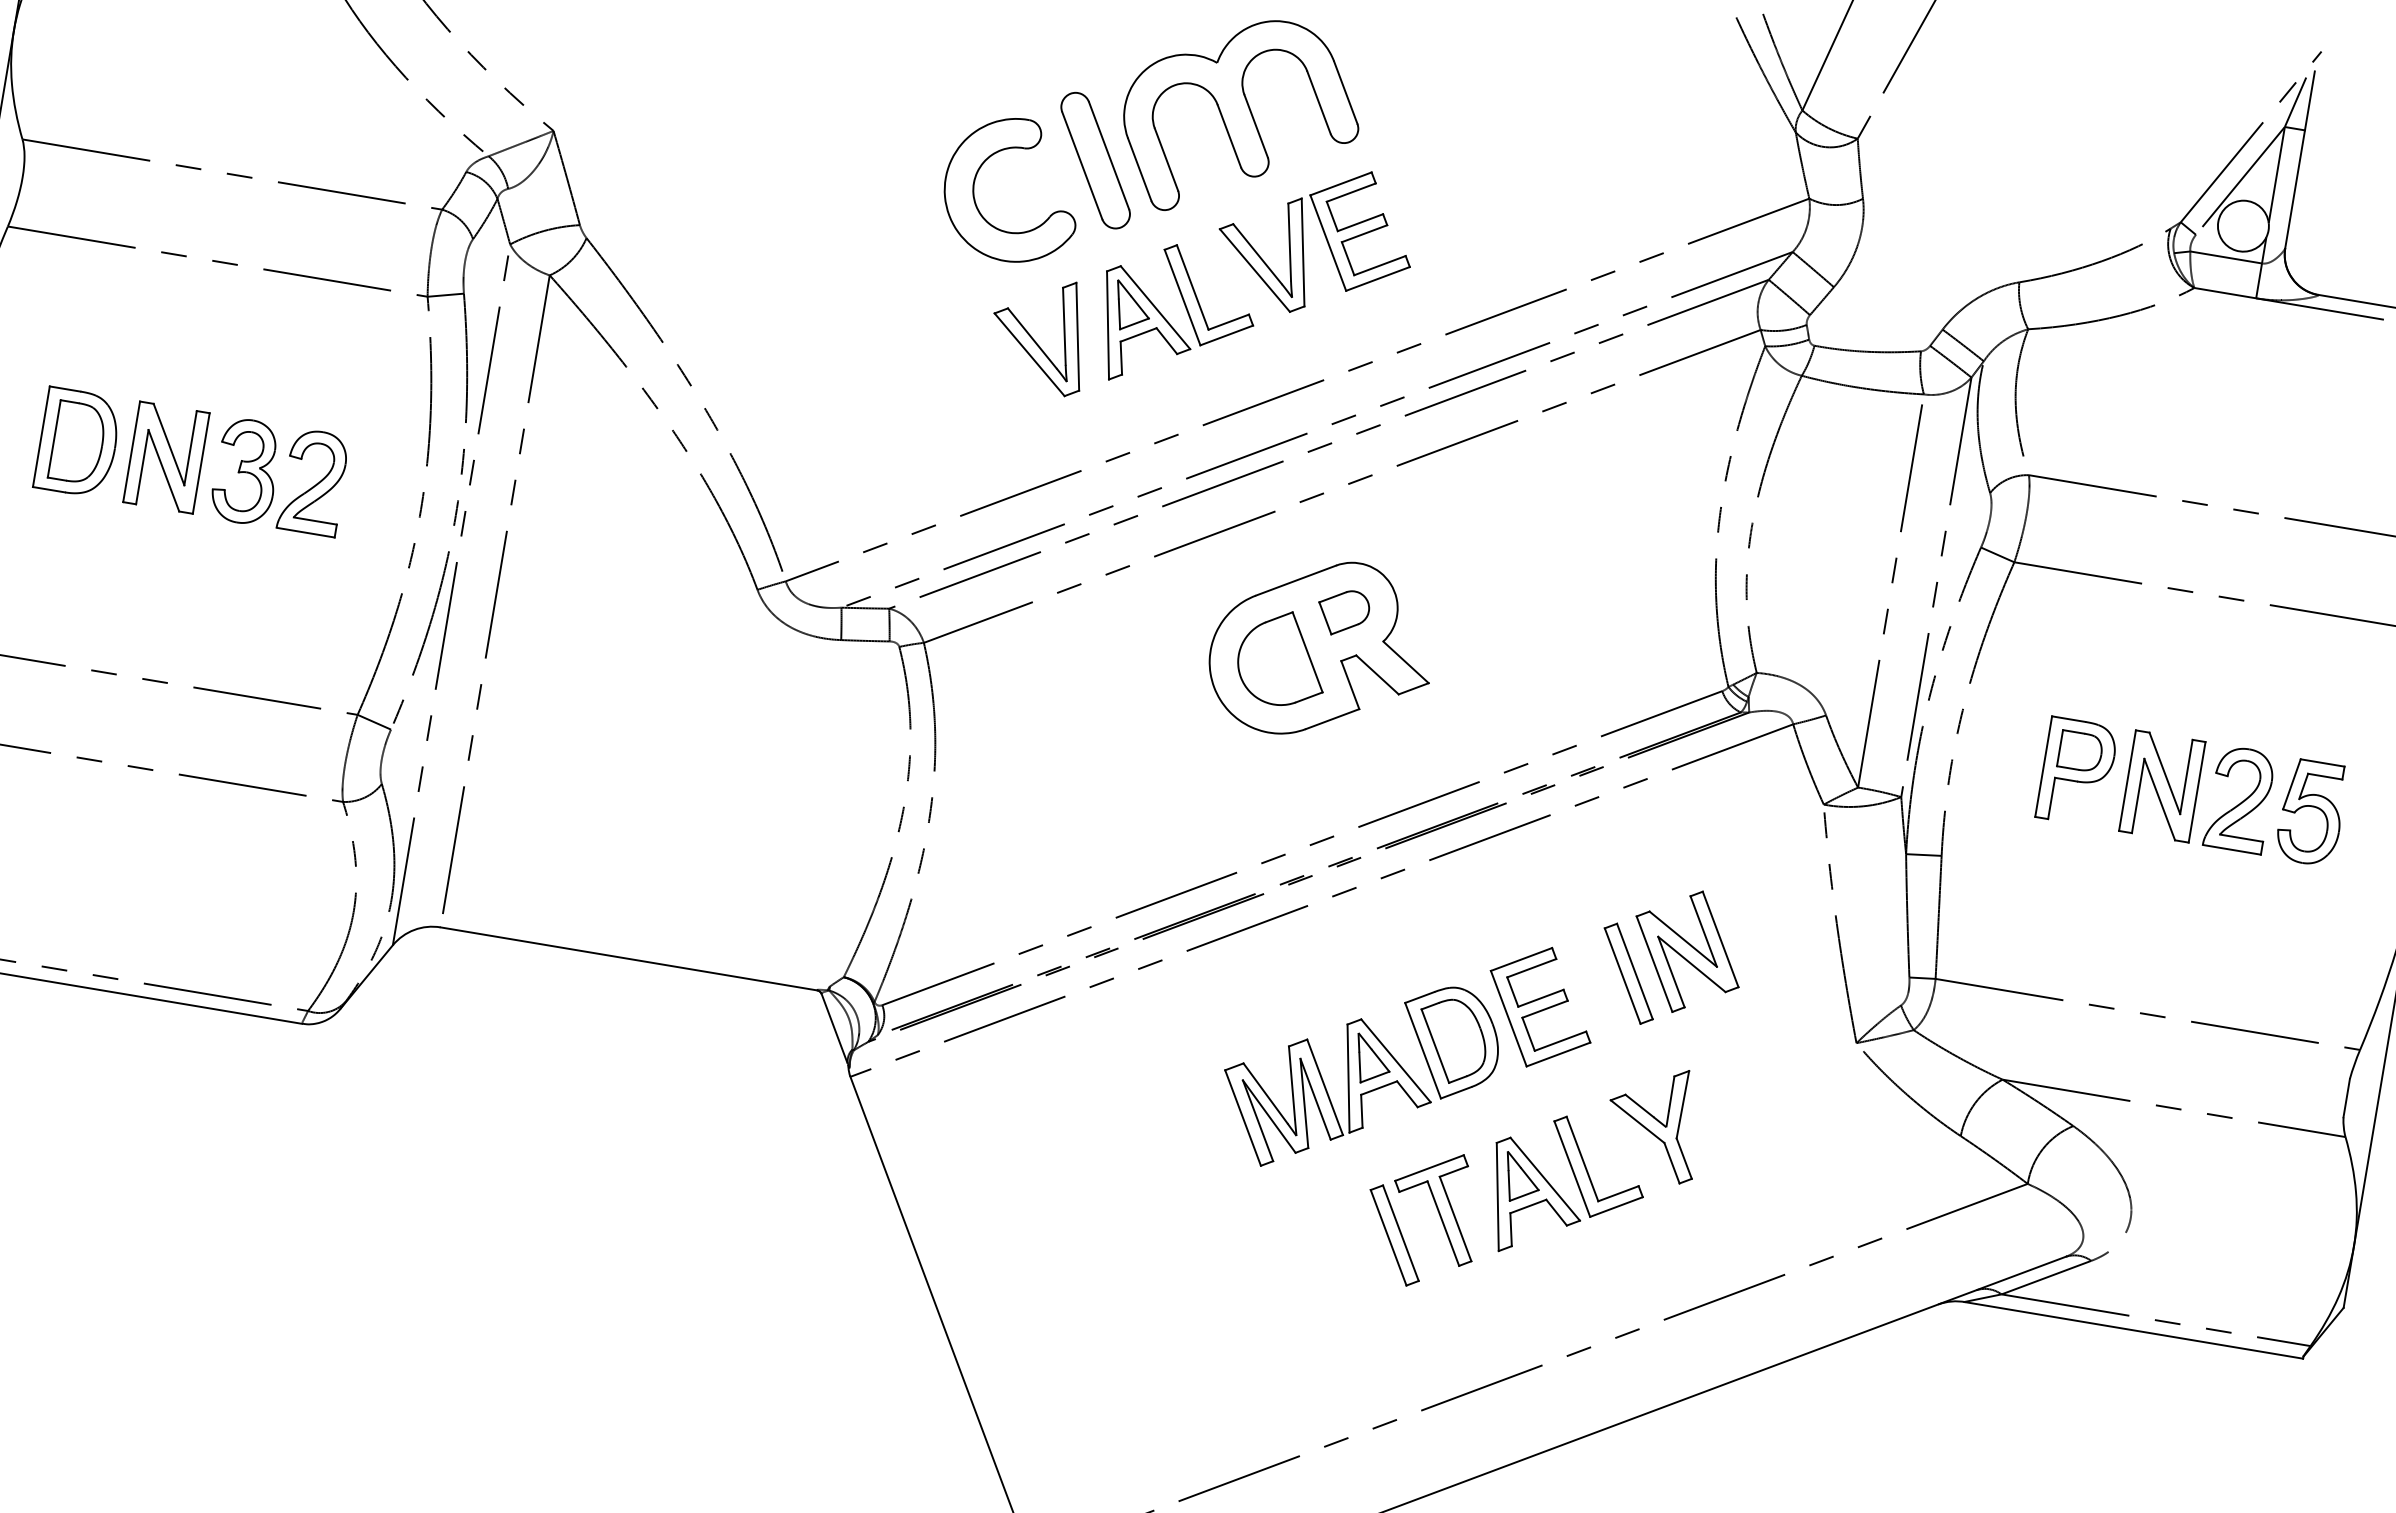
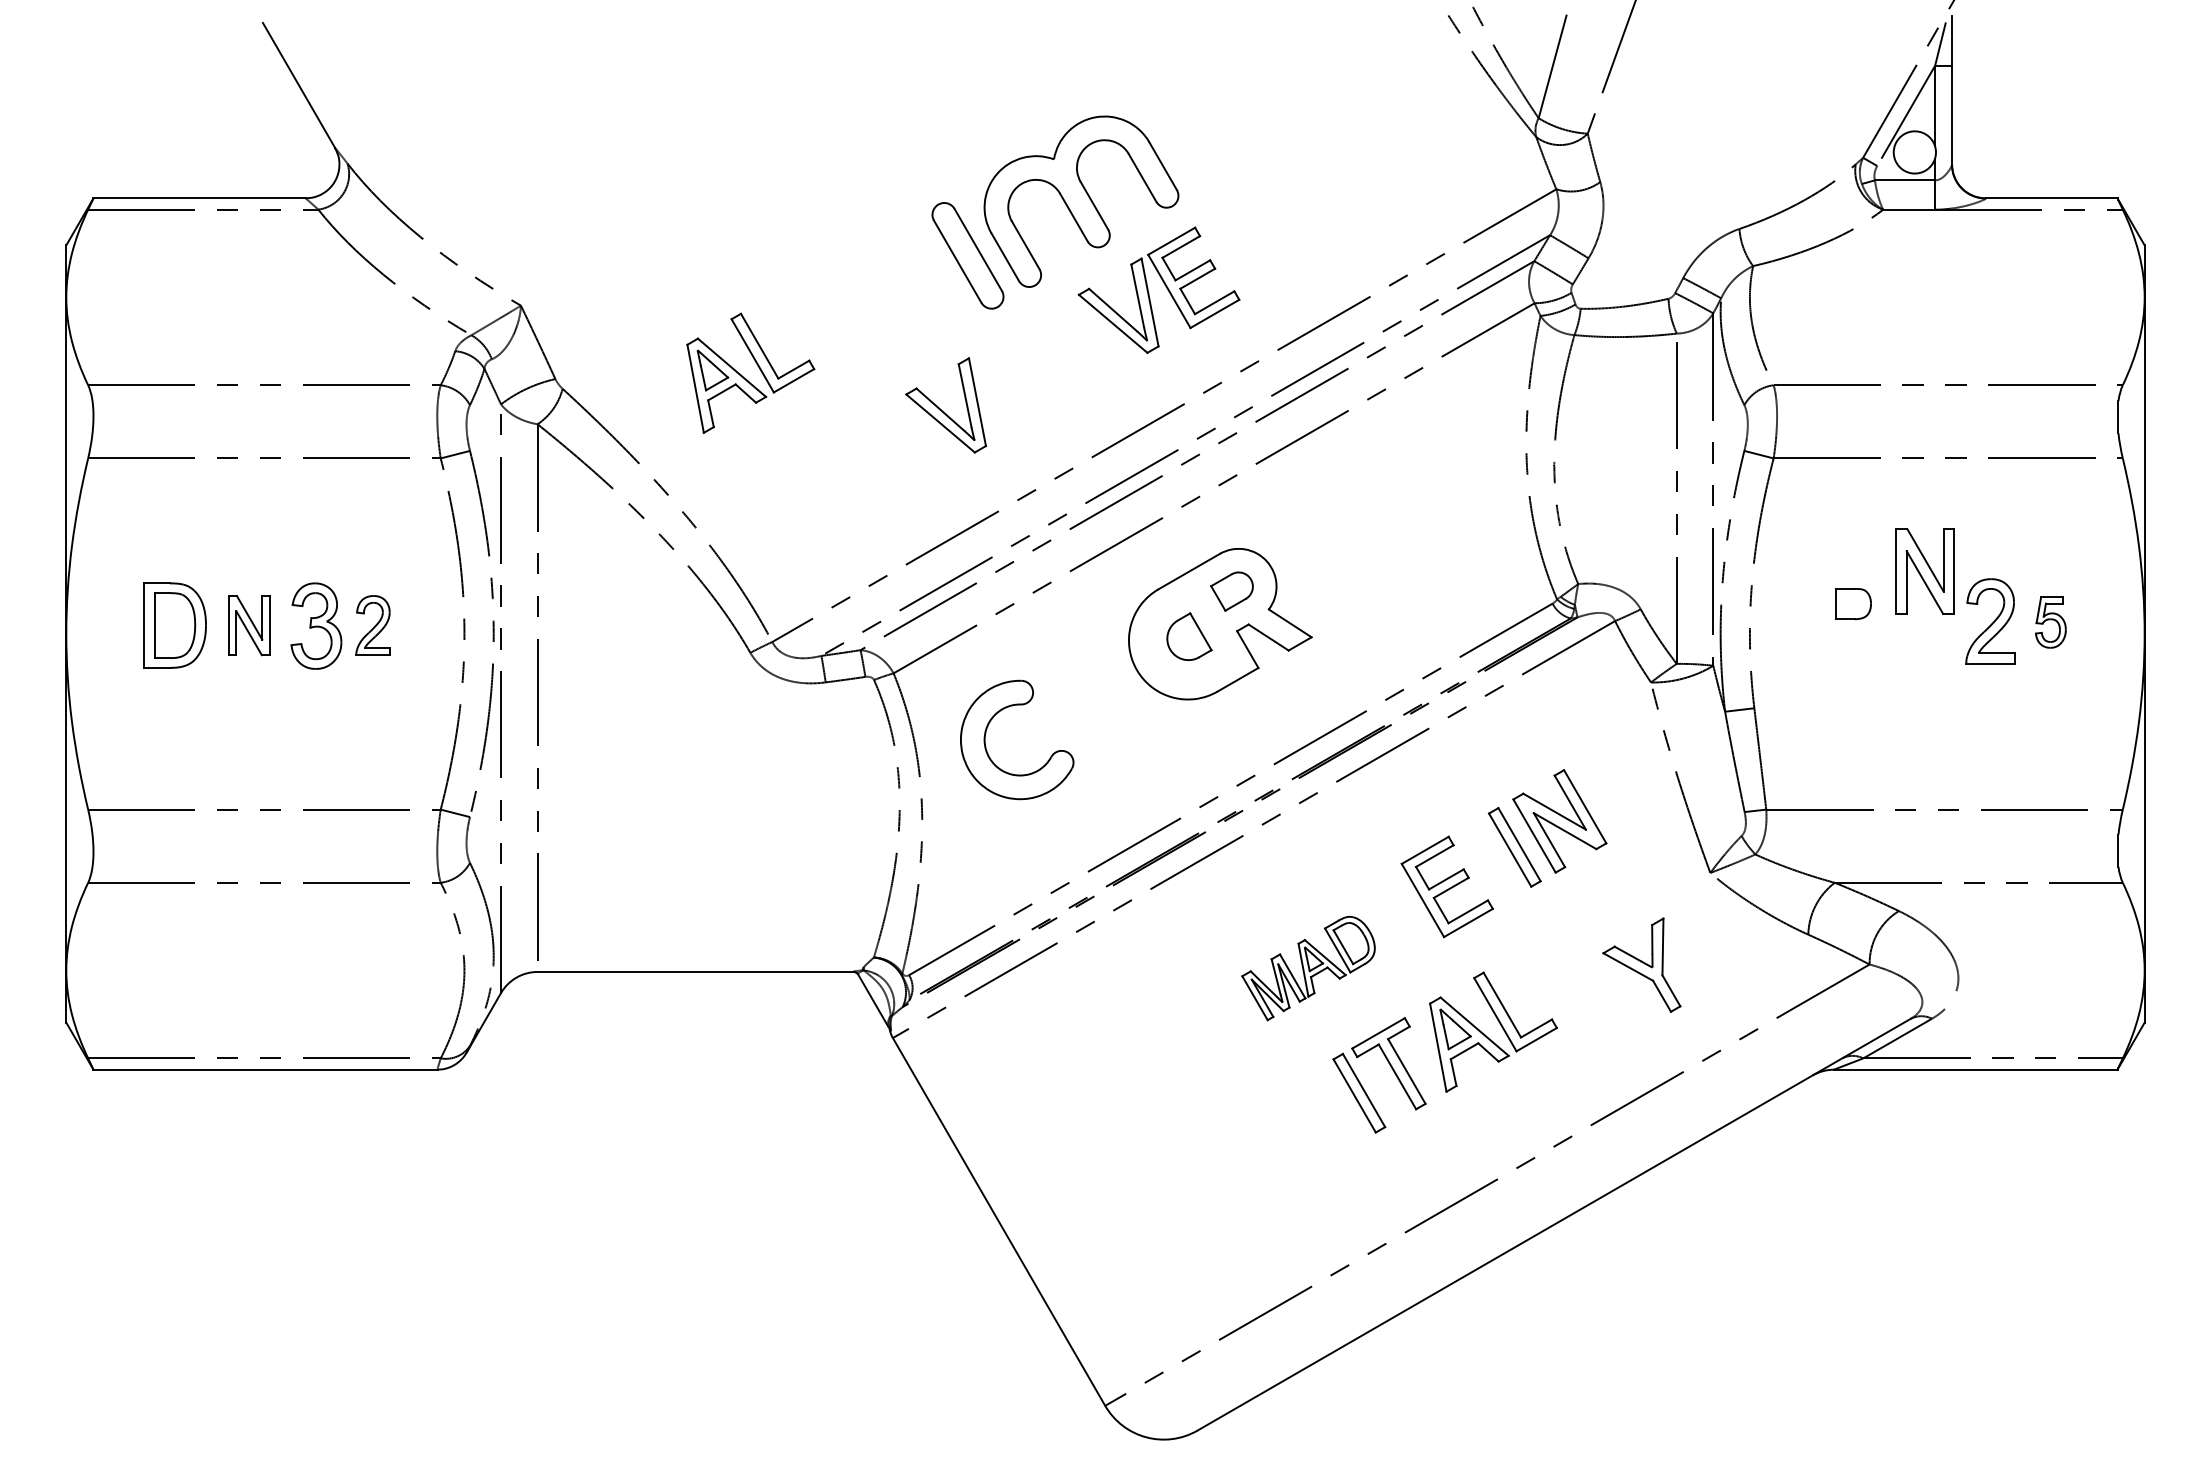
part: (977, 175) -> (986, 733), moved
part: (1170, 323) -> (746, 378), moved
part: (166, 457) -> (249, 625), size x0.7
part: (314, 482) -> (373, 625), size x0.7
part: (1283, 657) -> (1189, 636), size x0.6
part: (2076, 772) -> (1853, 621), removed
part: (2161, 786) -> (1924, 571), moved
part: (2311, 812) -> (2050, 622), size x0.6
part: (1359, 1076) -> (1308, 968), size x0.6
part: (1653, 1121) -> (1641, 964), moved

